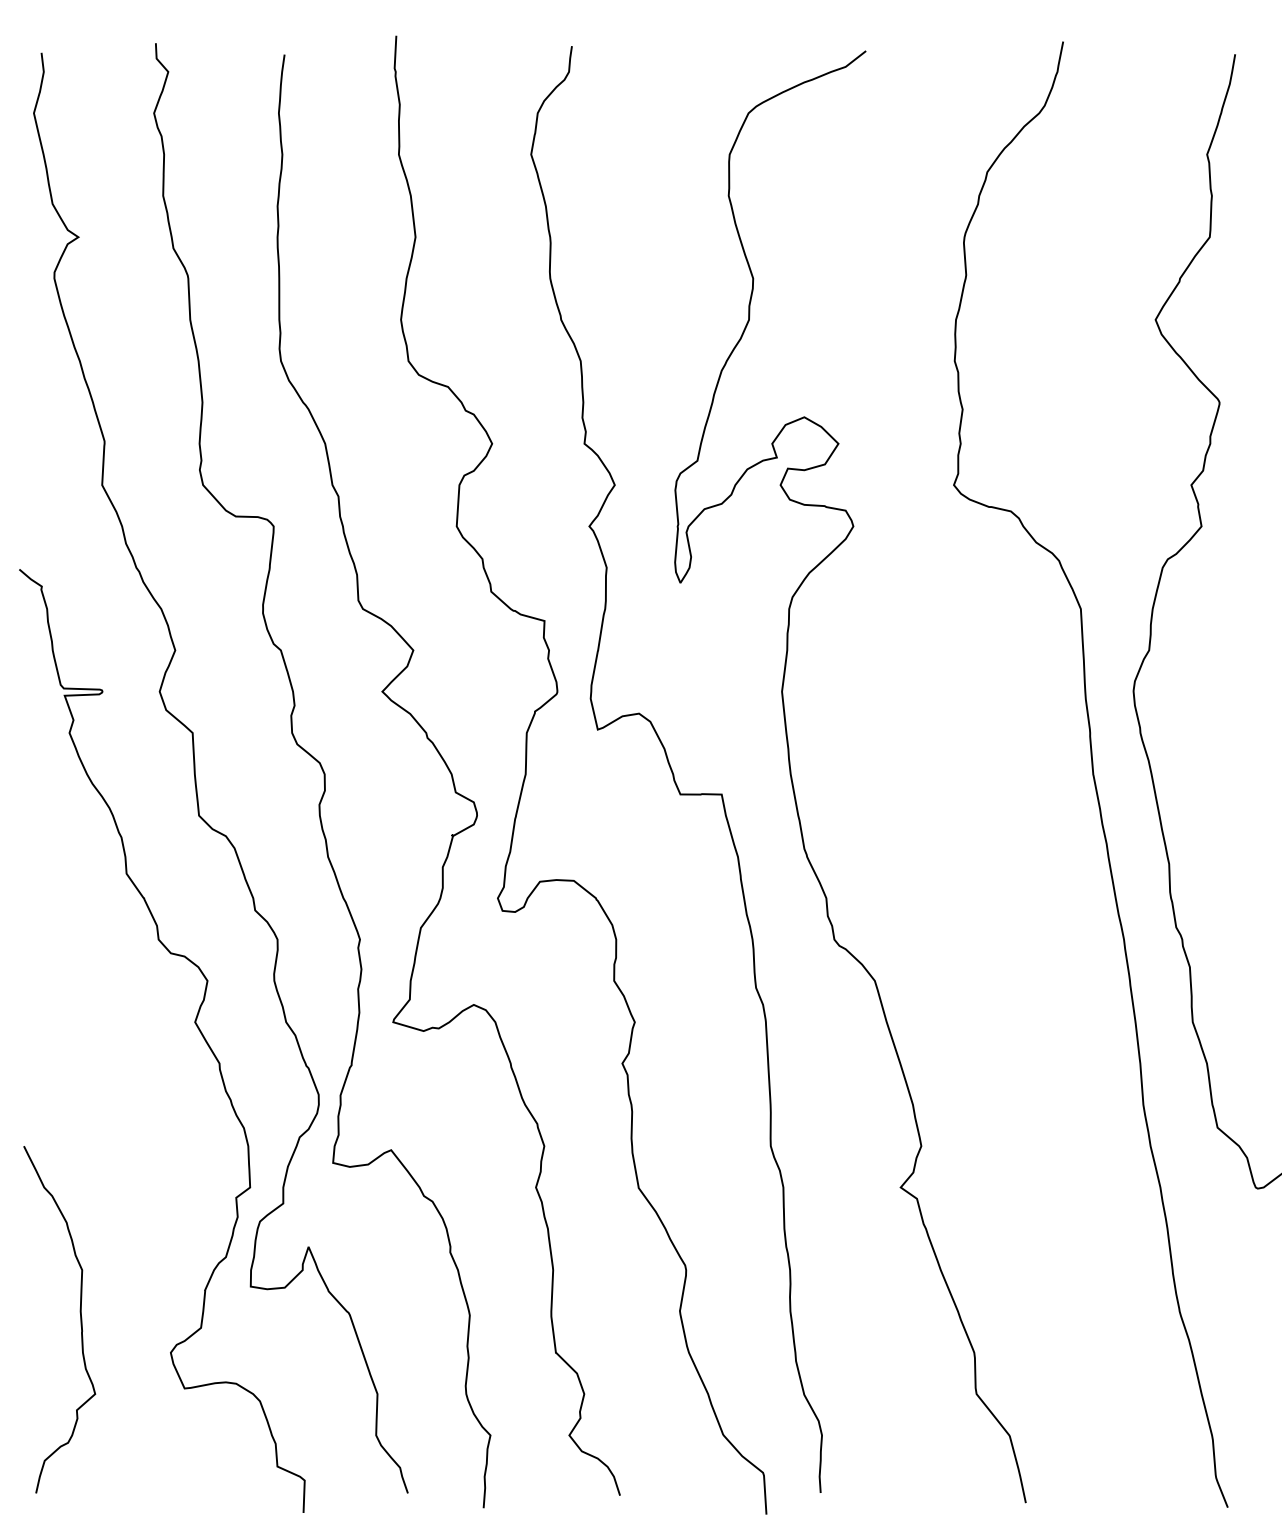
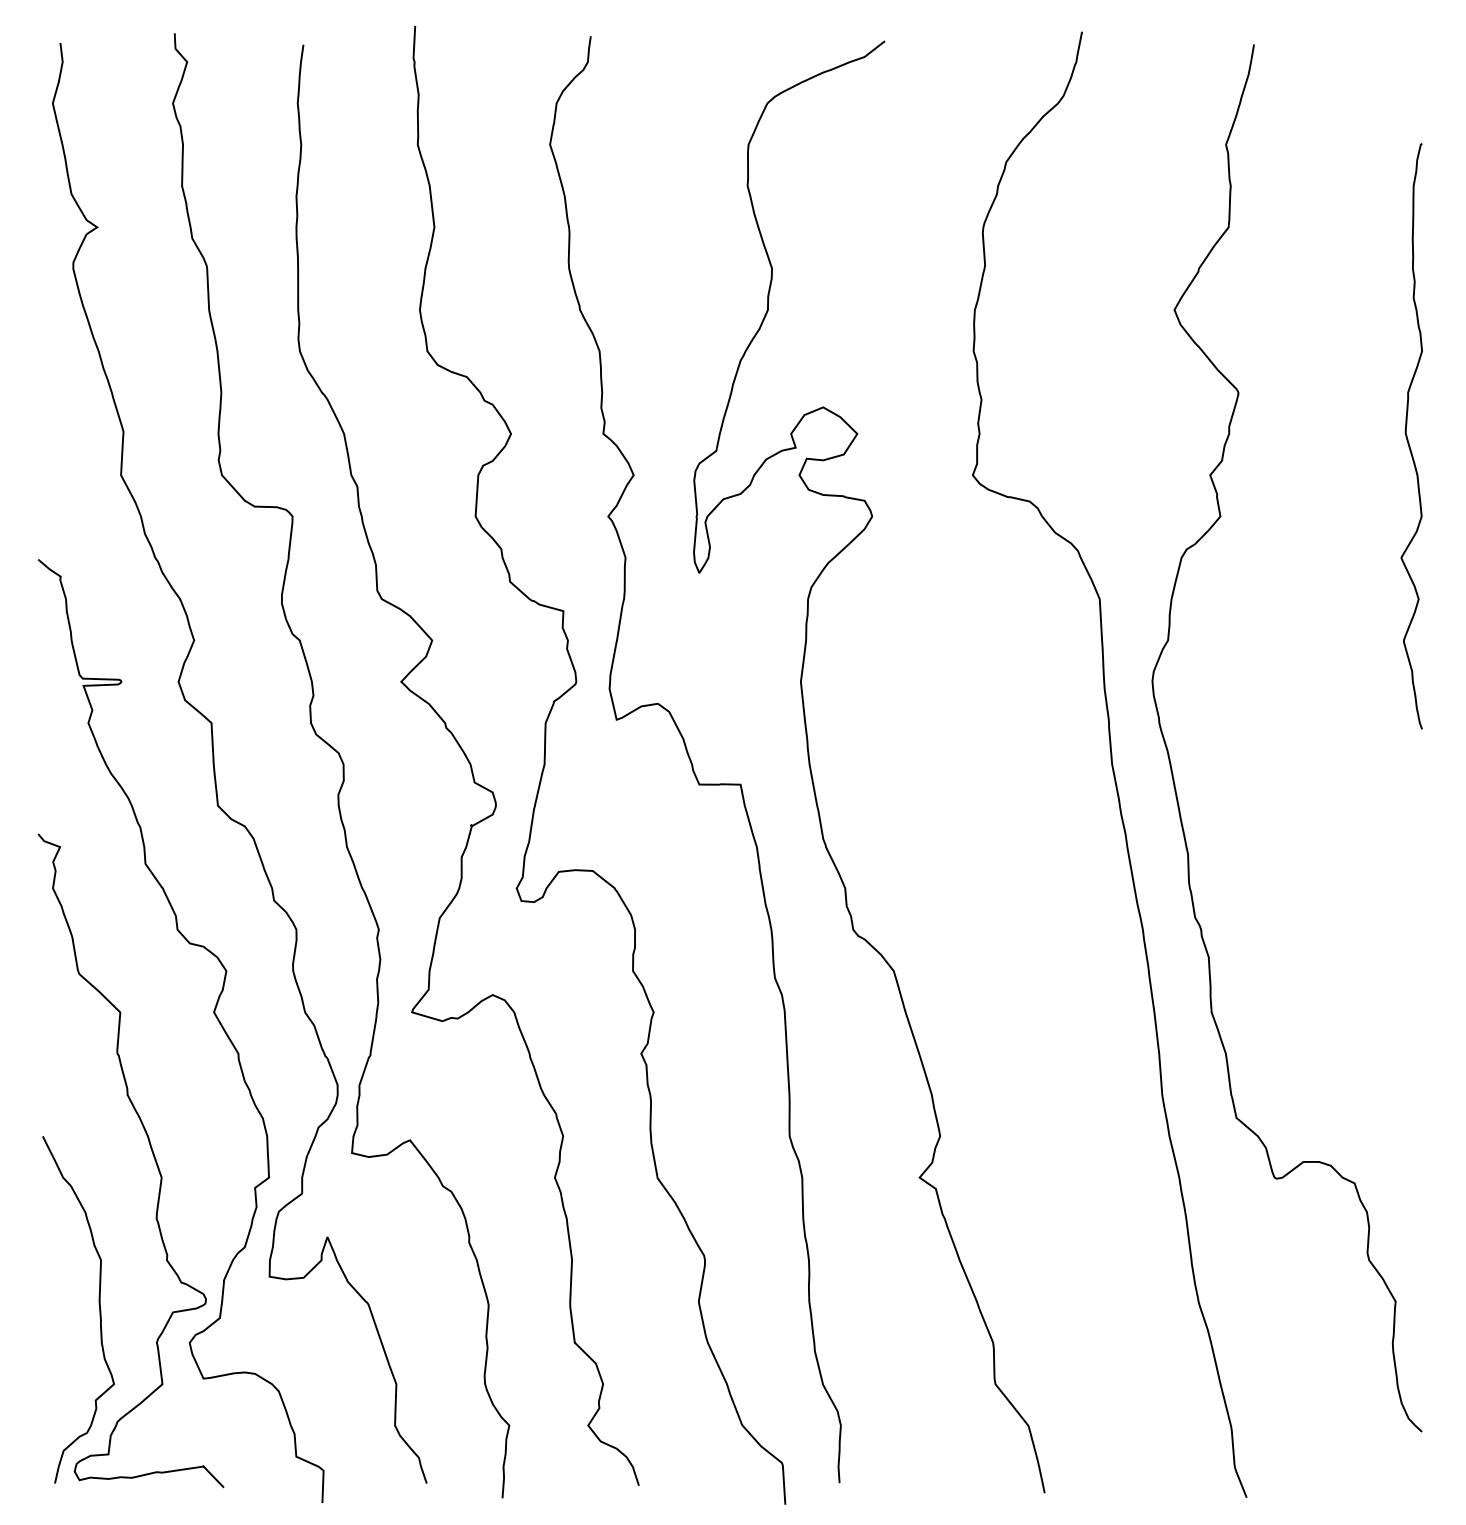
curve: (133, 1164) -> (152, 1154), added

